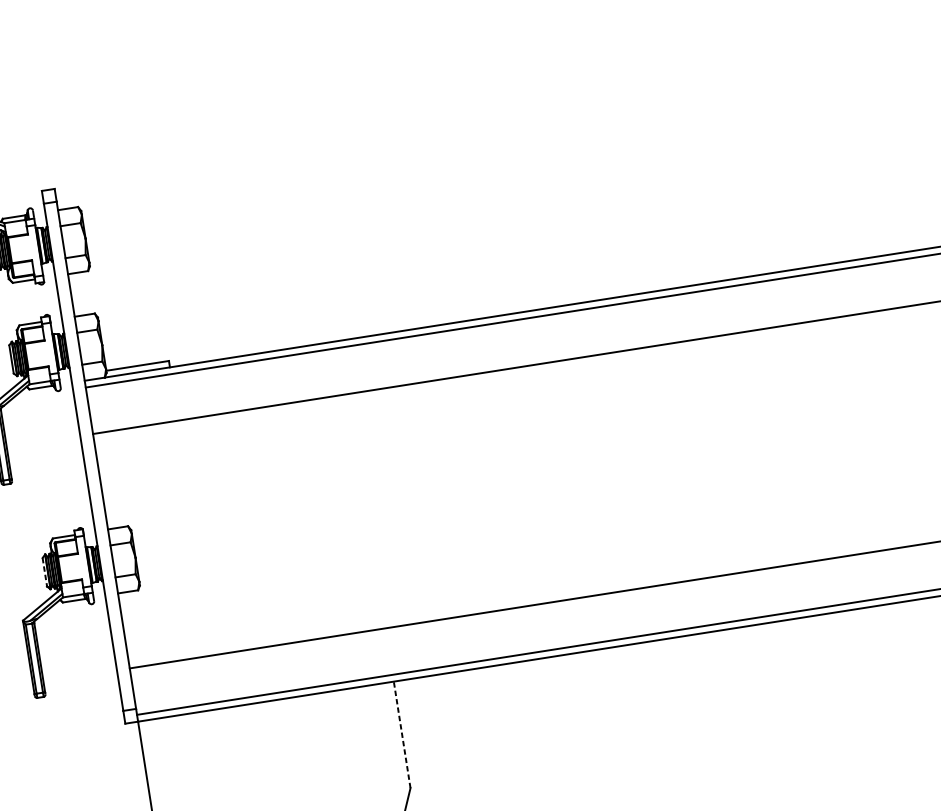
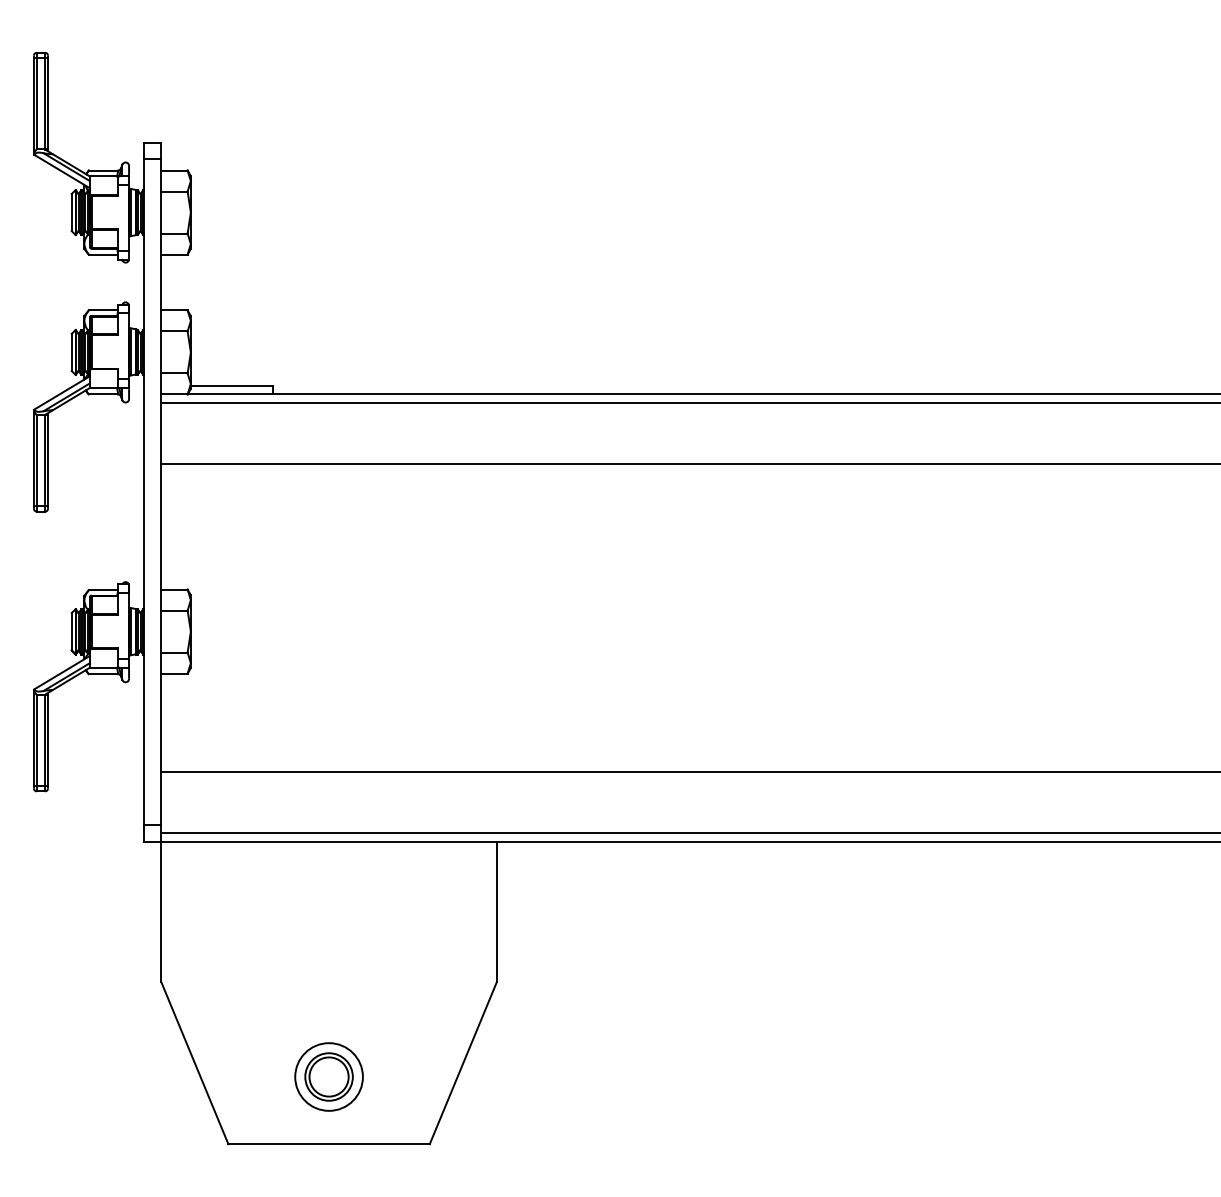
line: (44, 572) -> (71, 631), dashed -> solid
line: (401, 734) -> (496, 911), dashed -> solid

